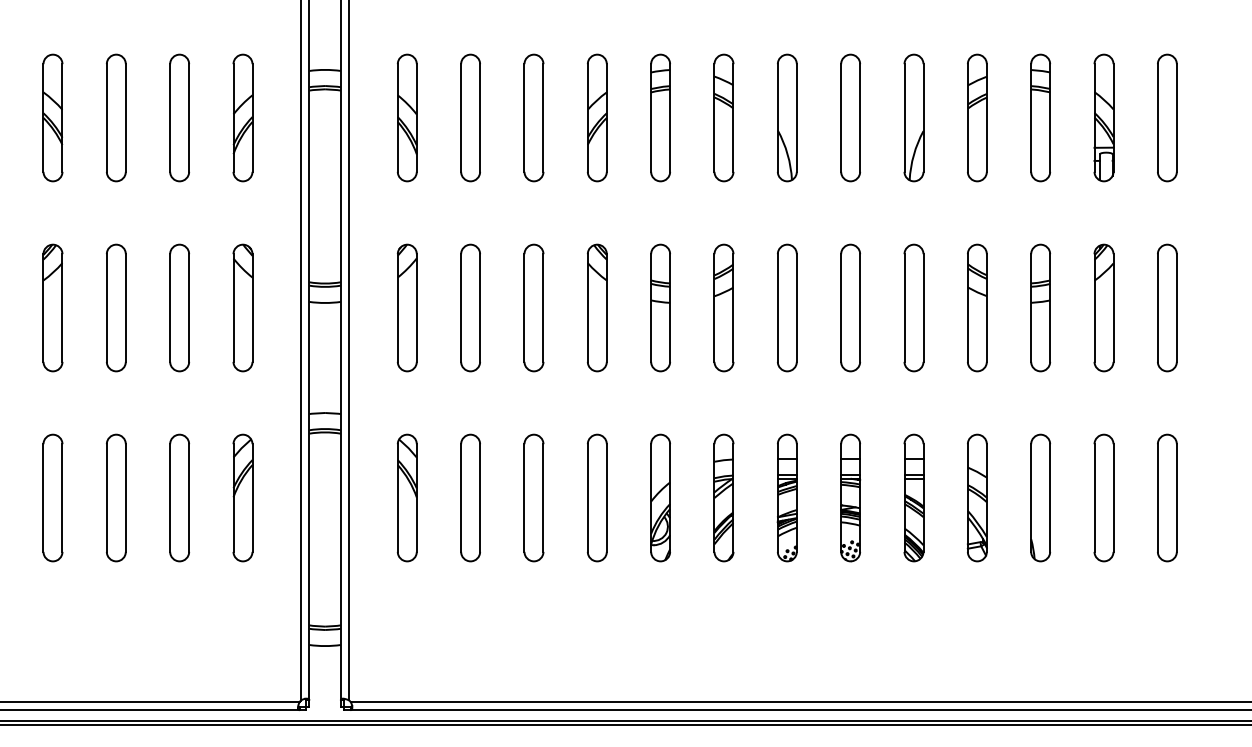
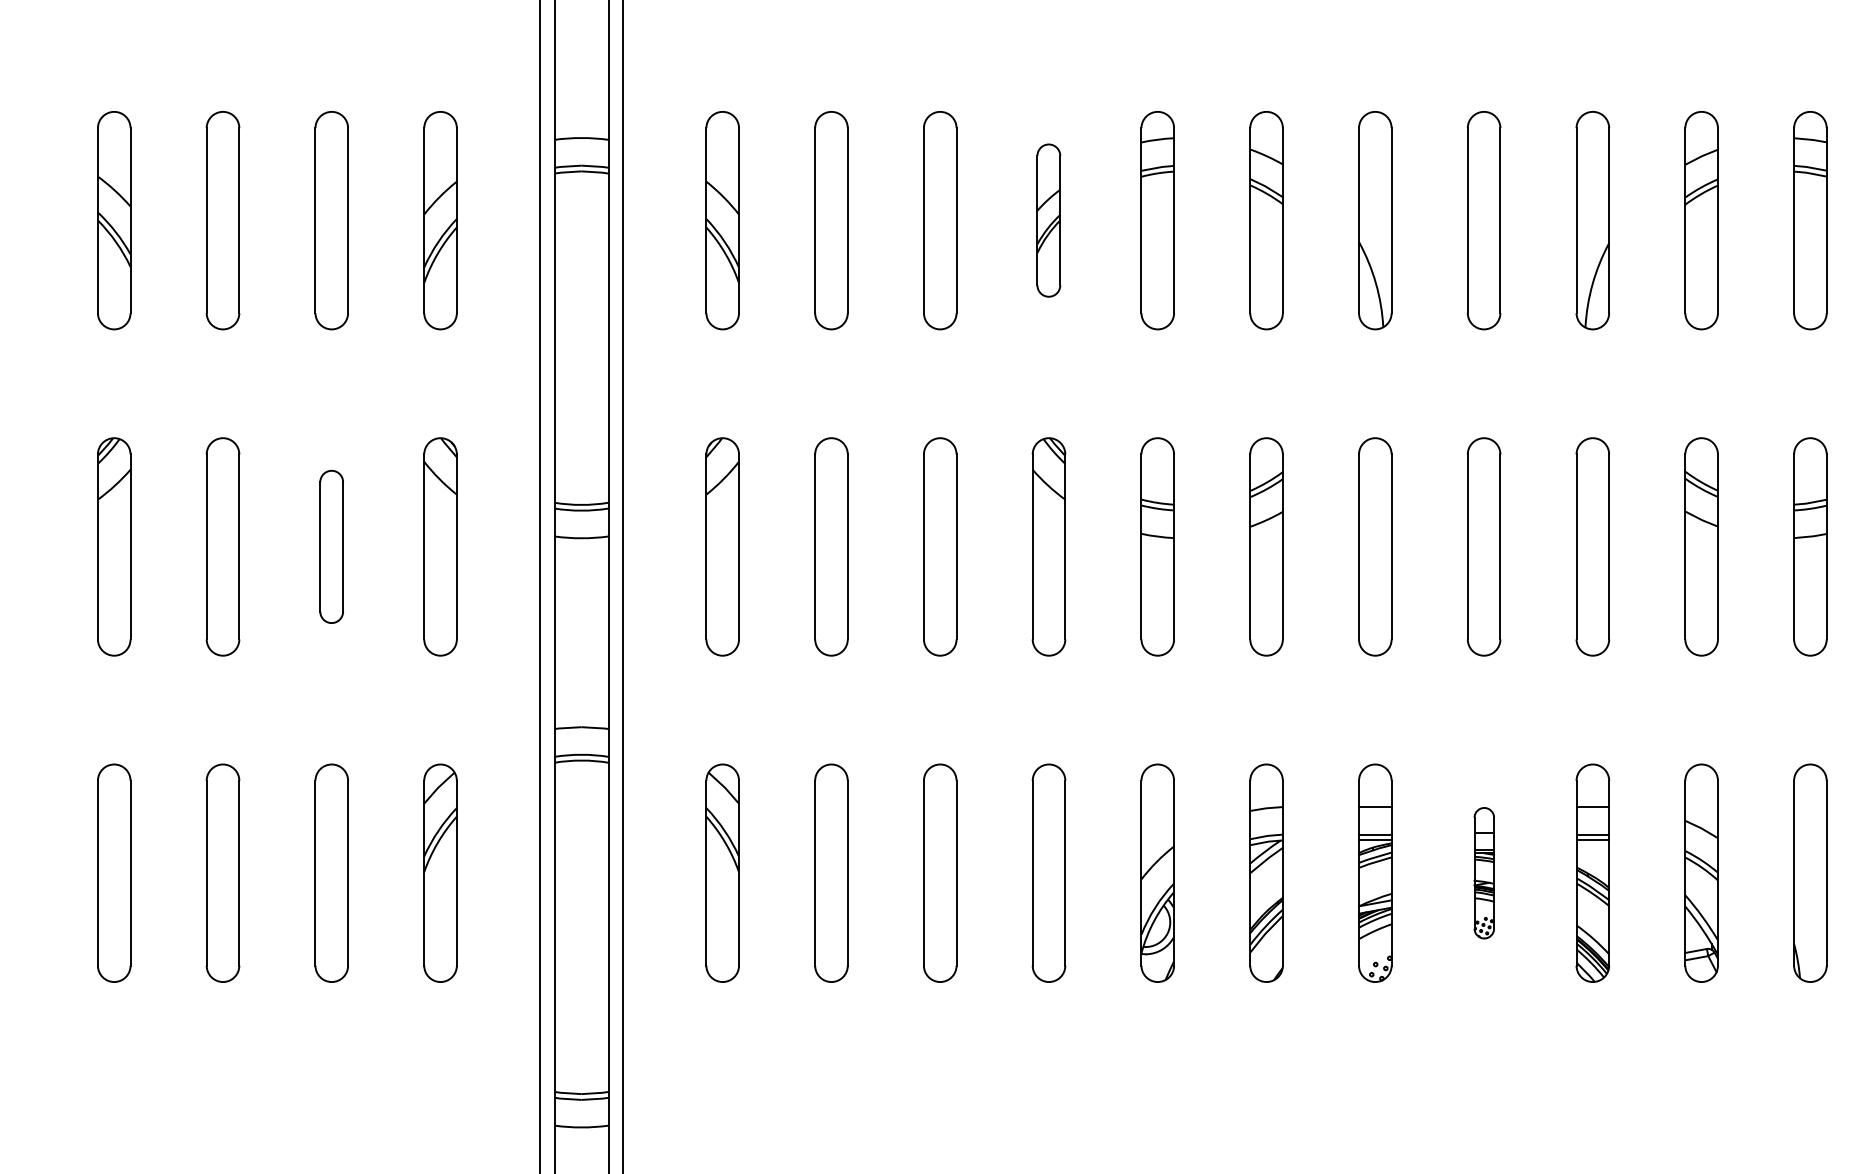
part: (596, 117) -> (1047, 219), size x0.7
part: (179, 307) -> (331, 546), size x0.7
part: (850, 497) -> (1483, 872), size x0.6

